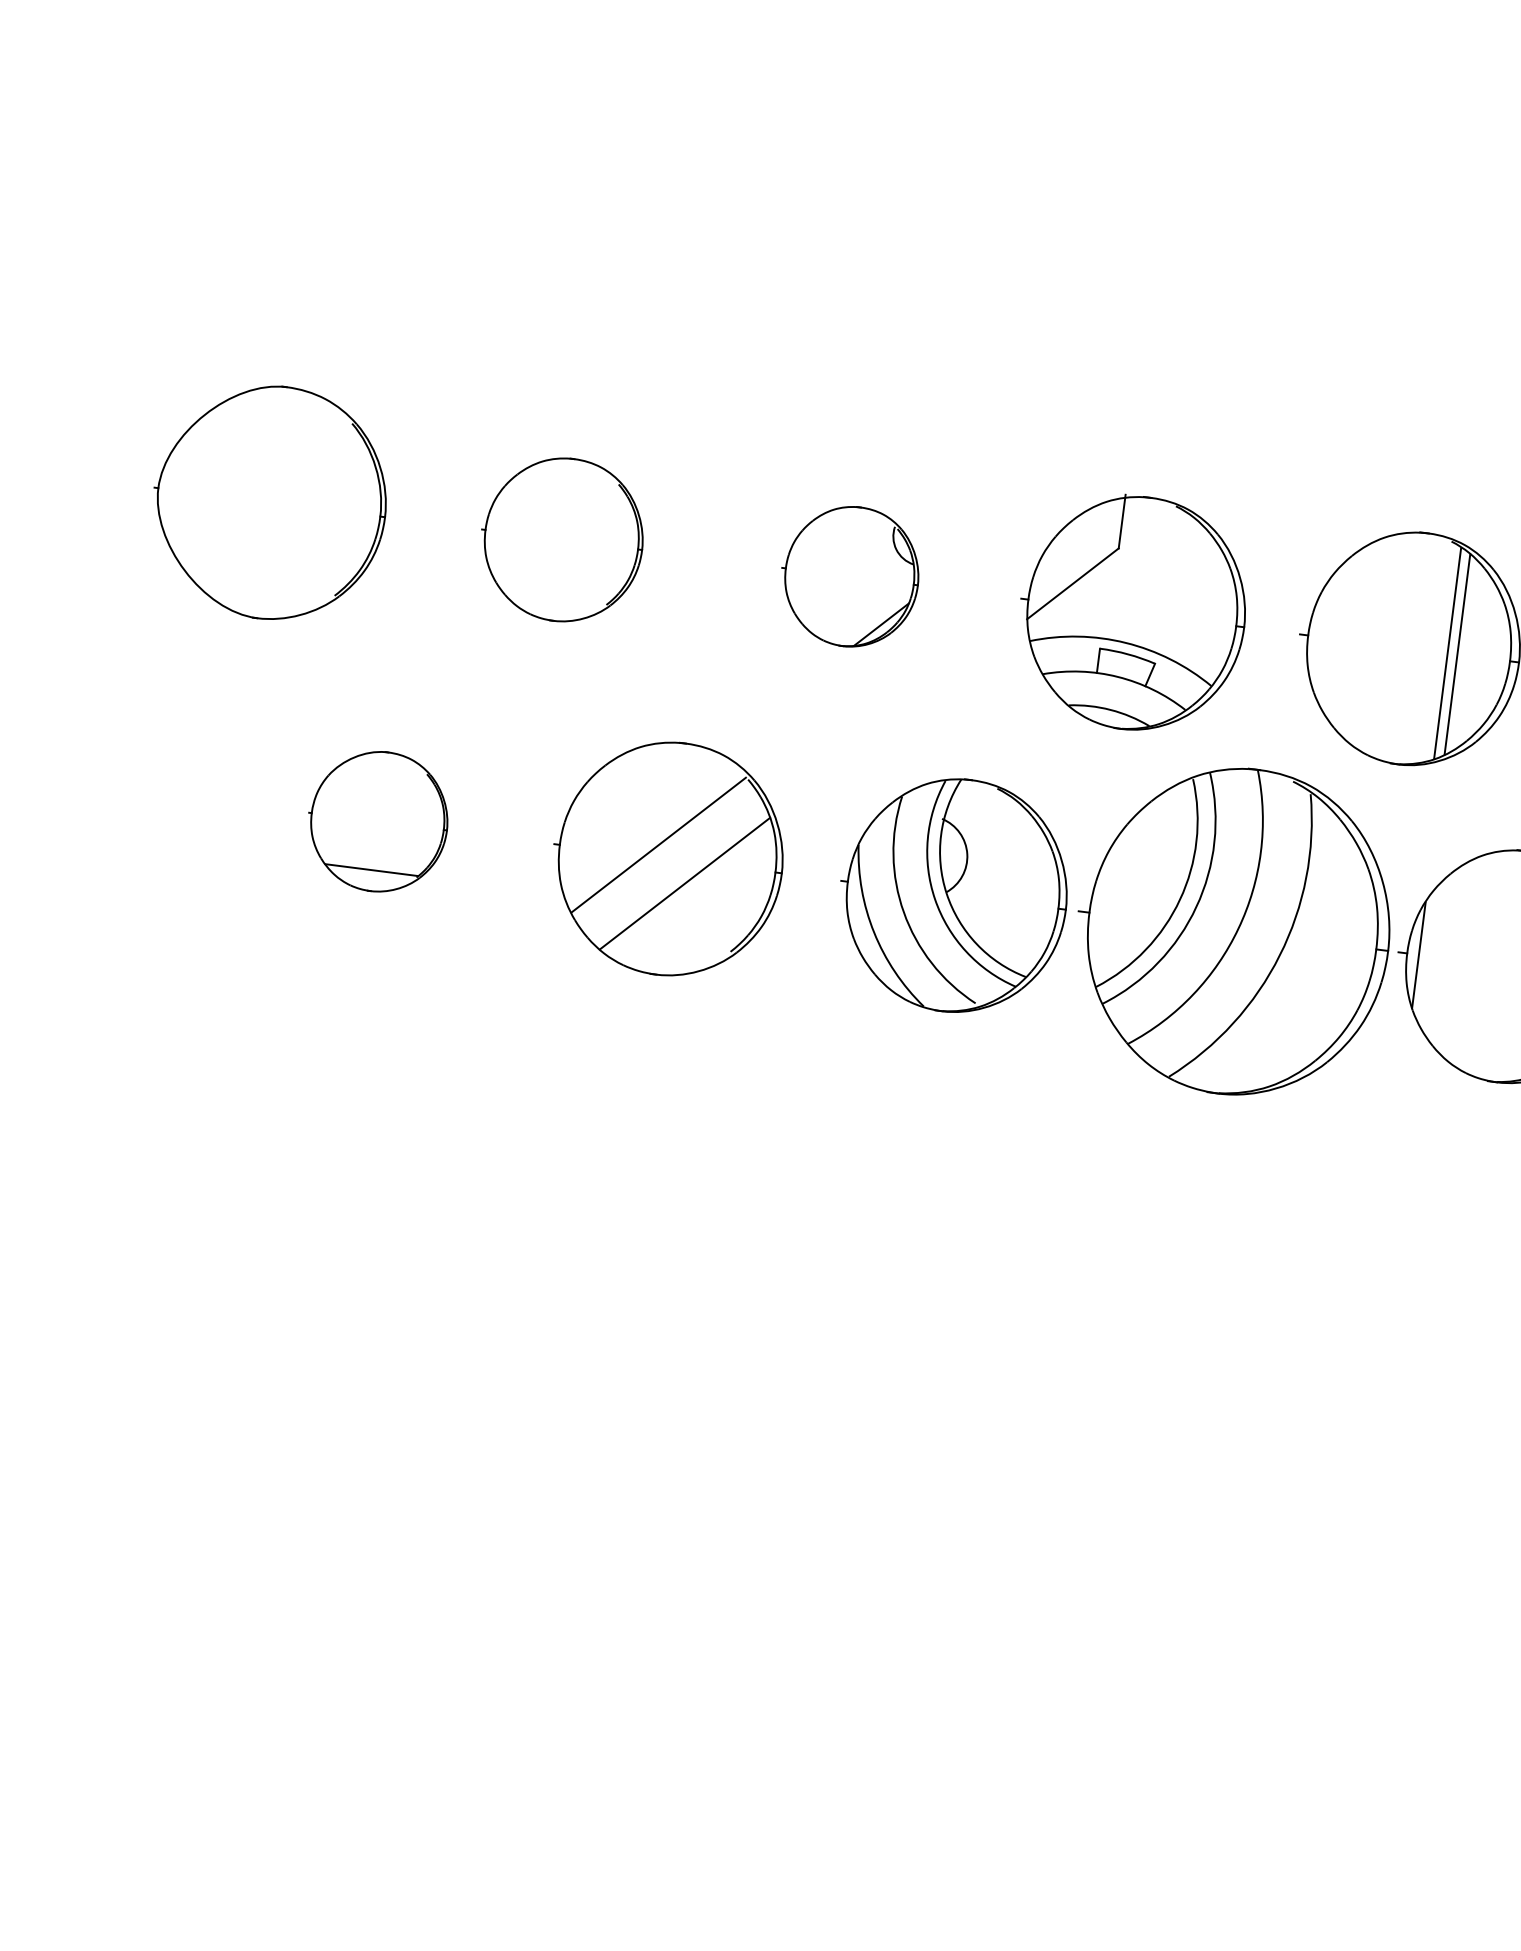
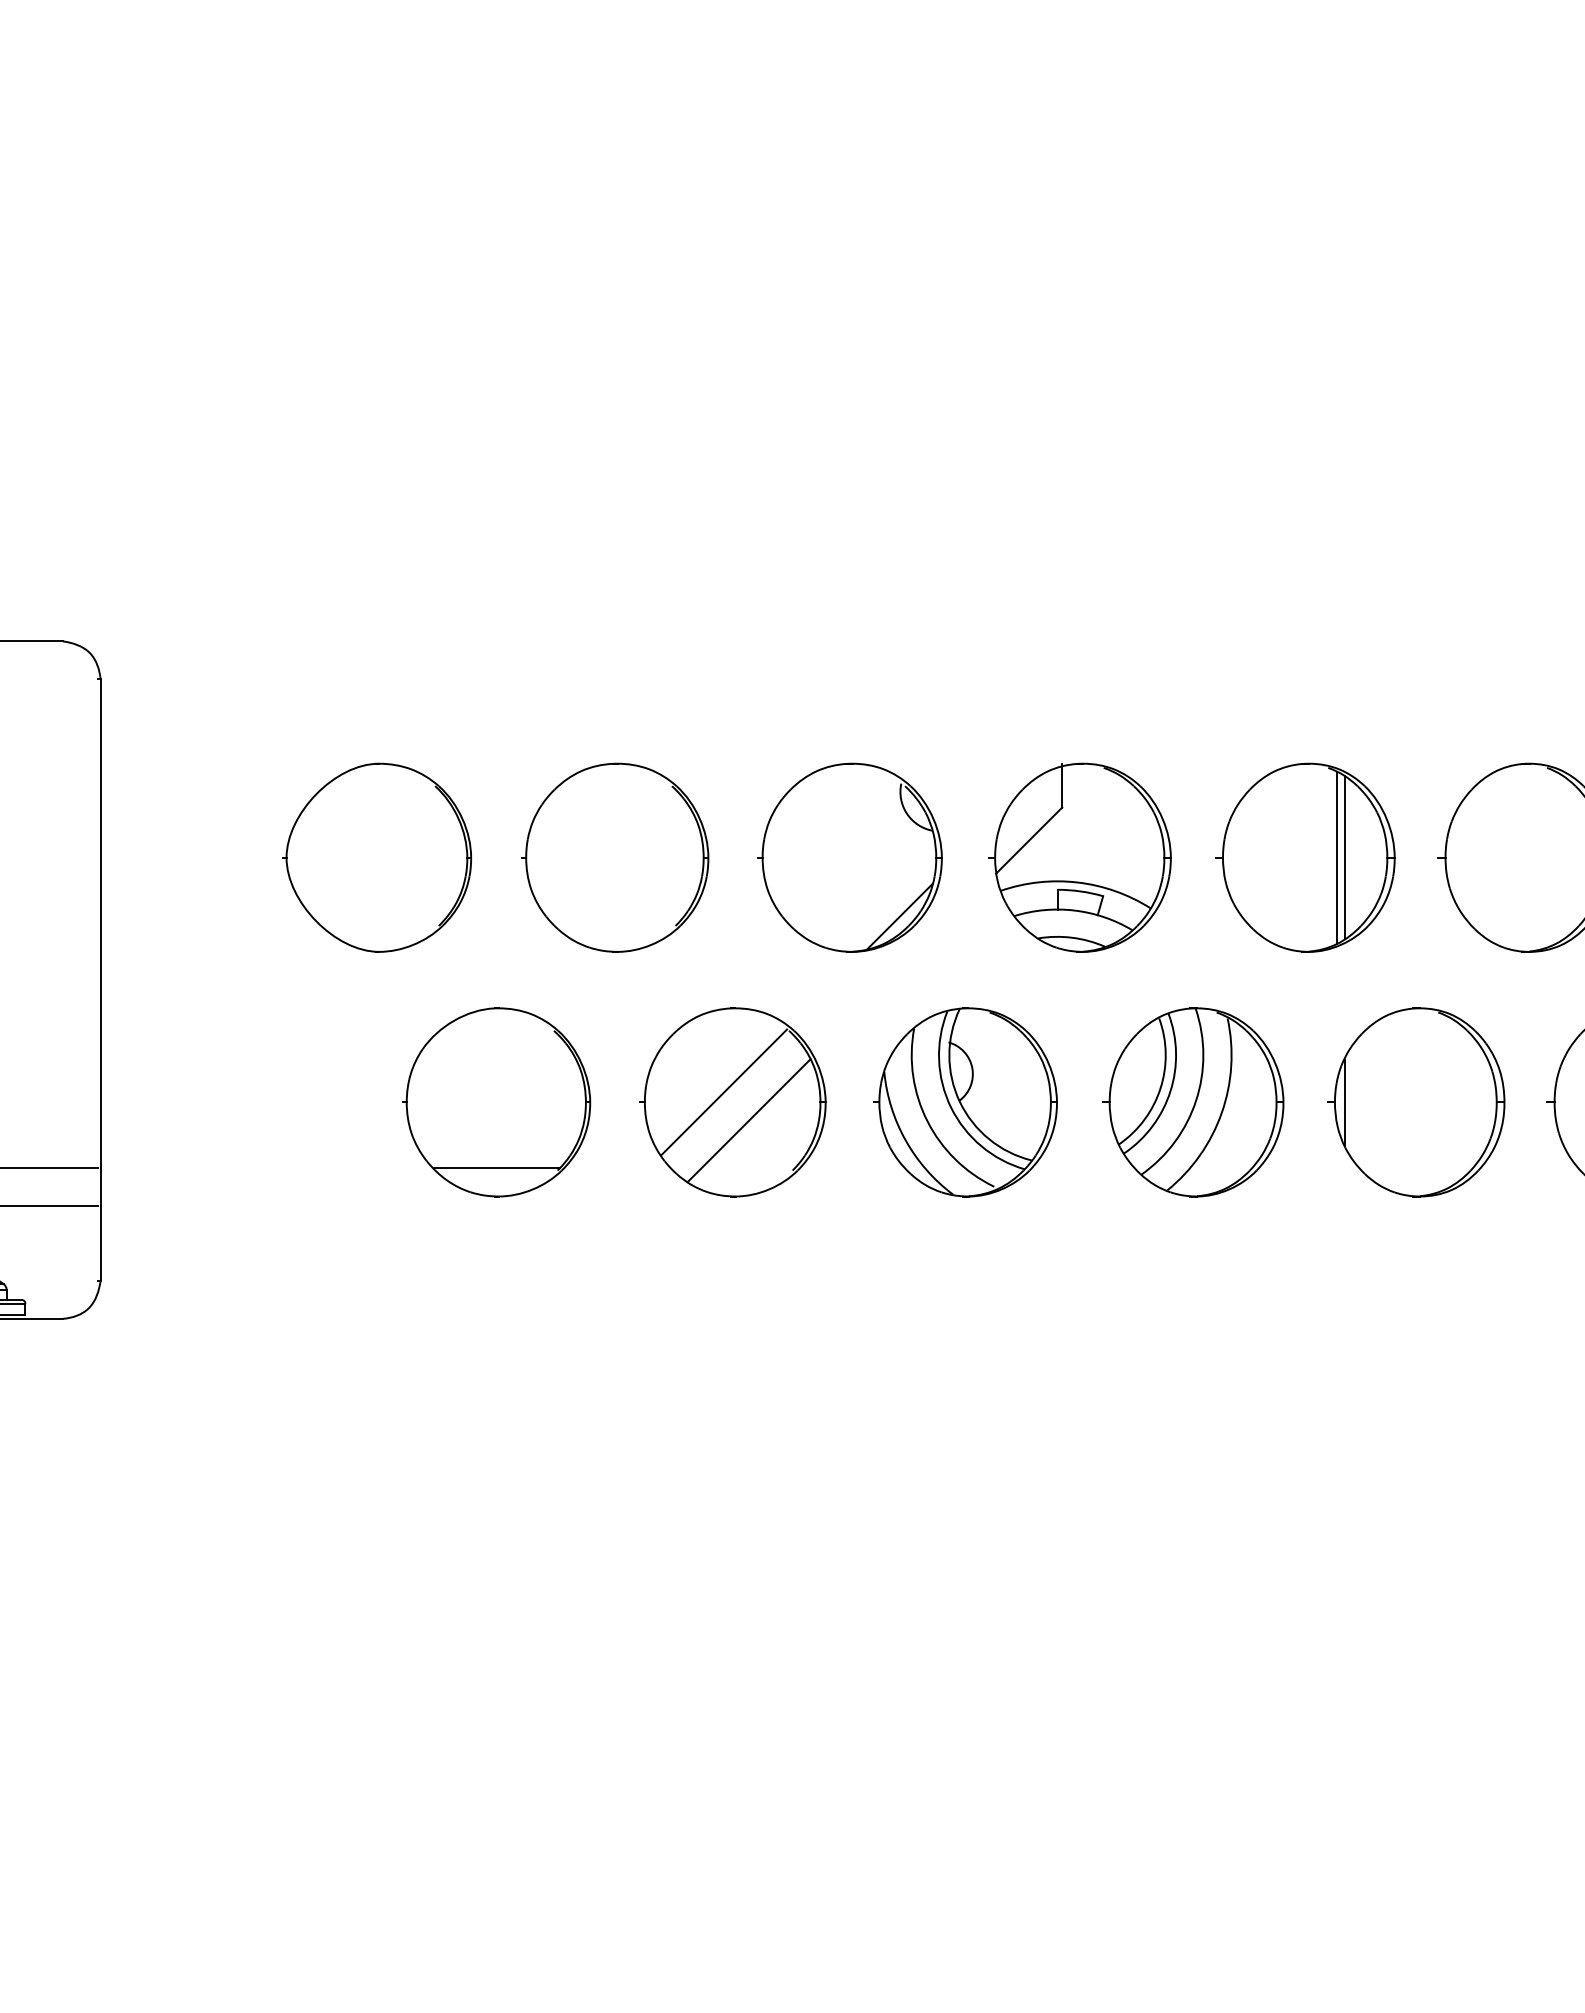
part: (562, 539) -> (615, 857), size x1.43
part: (849, 576) -> (849, 857), size x1.67
part: (377, 821) -> (496, 1102), size x1.67
part: (1233, 931) -> (1193, 1102), size x0.71

